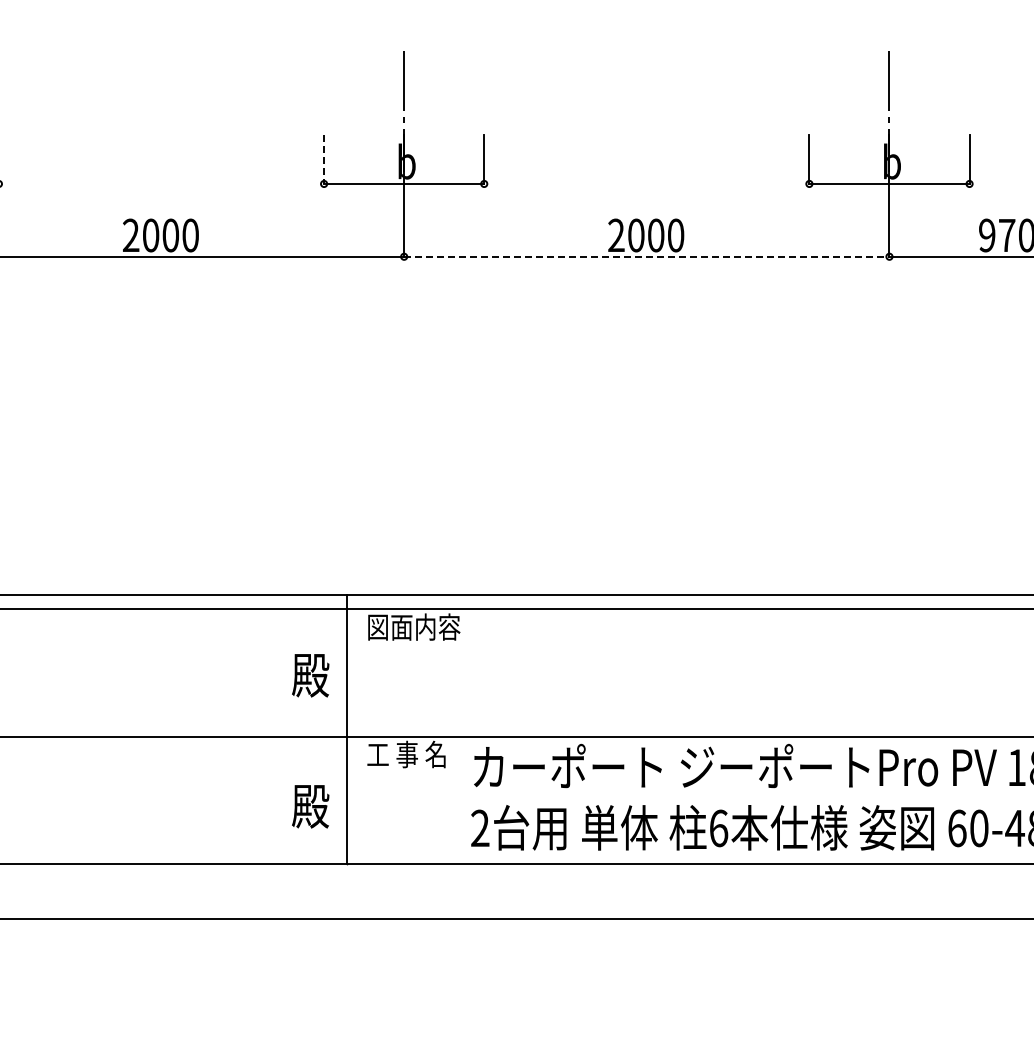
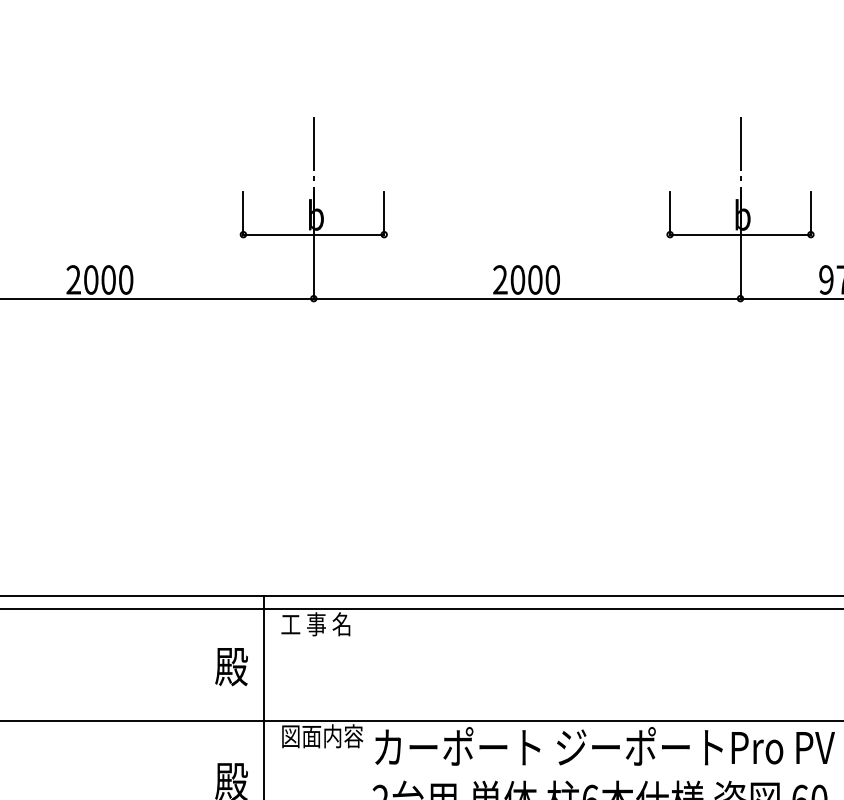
line: (324, 160) -> (243, 214), dashed -> solid
line: (646, 256) -> (526, 298), dashed -> solid
text: (413, 626) -> (322, 623), 図面内容 -> 工 事 名
text: (413, 754) -> (322, 736), 工 事 名 -> 図面内容

